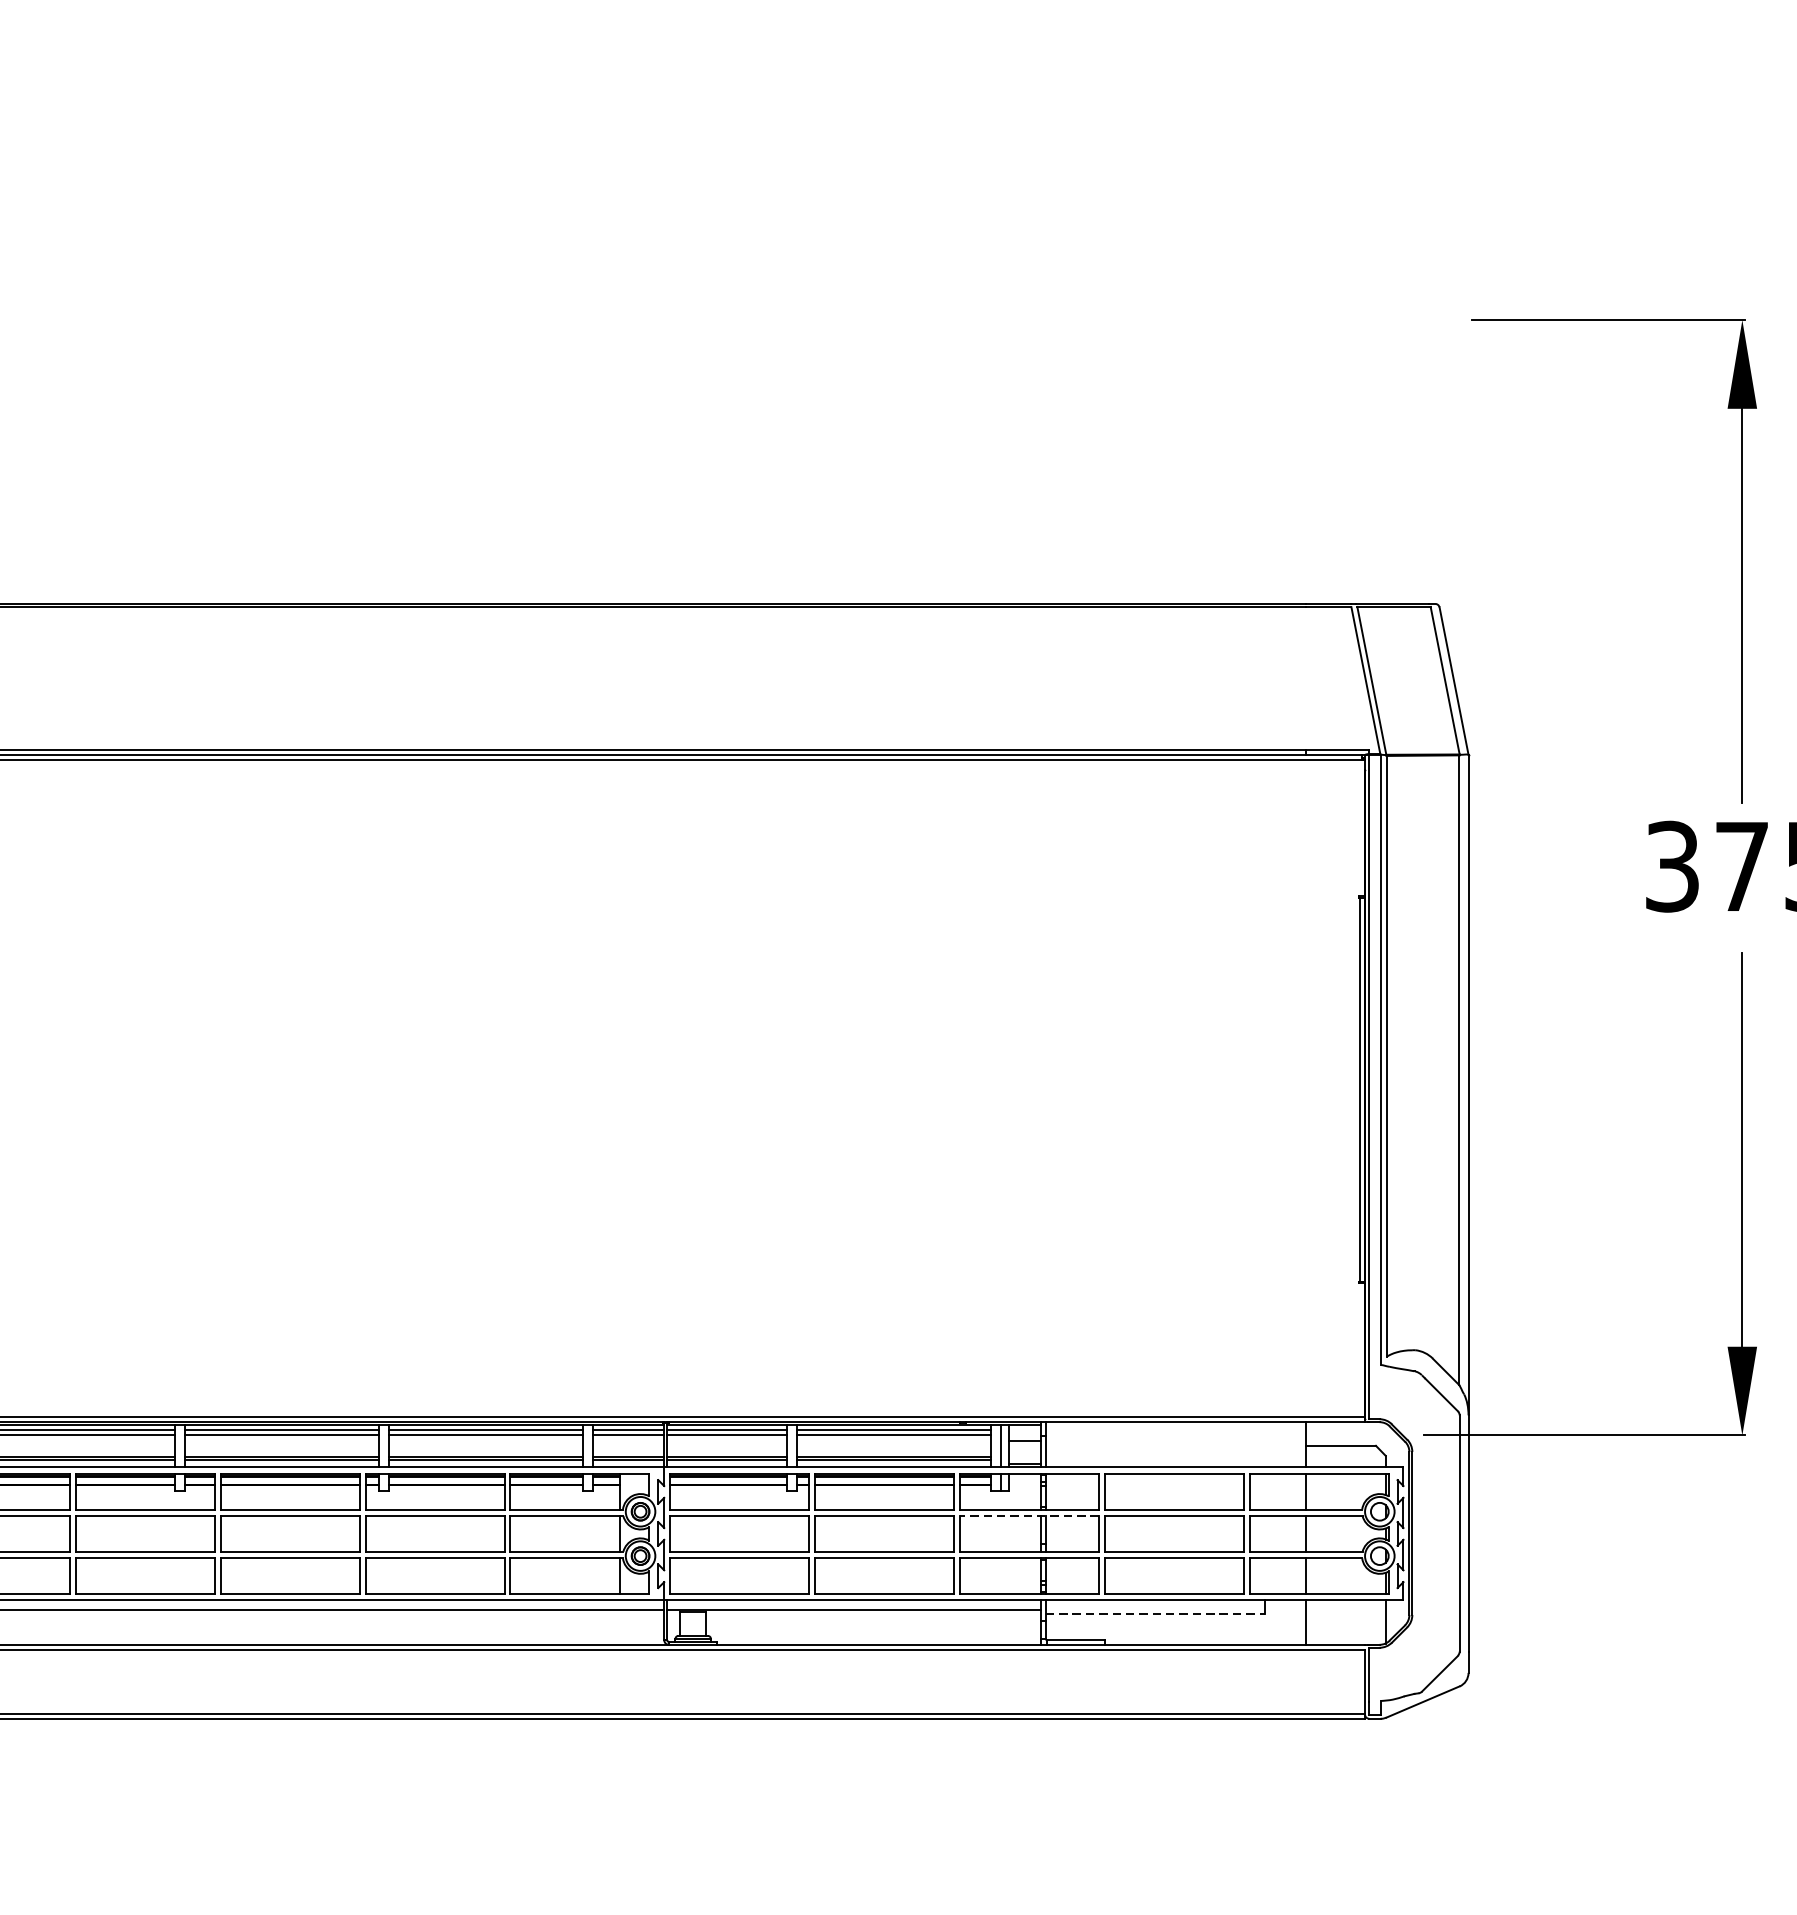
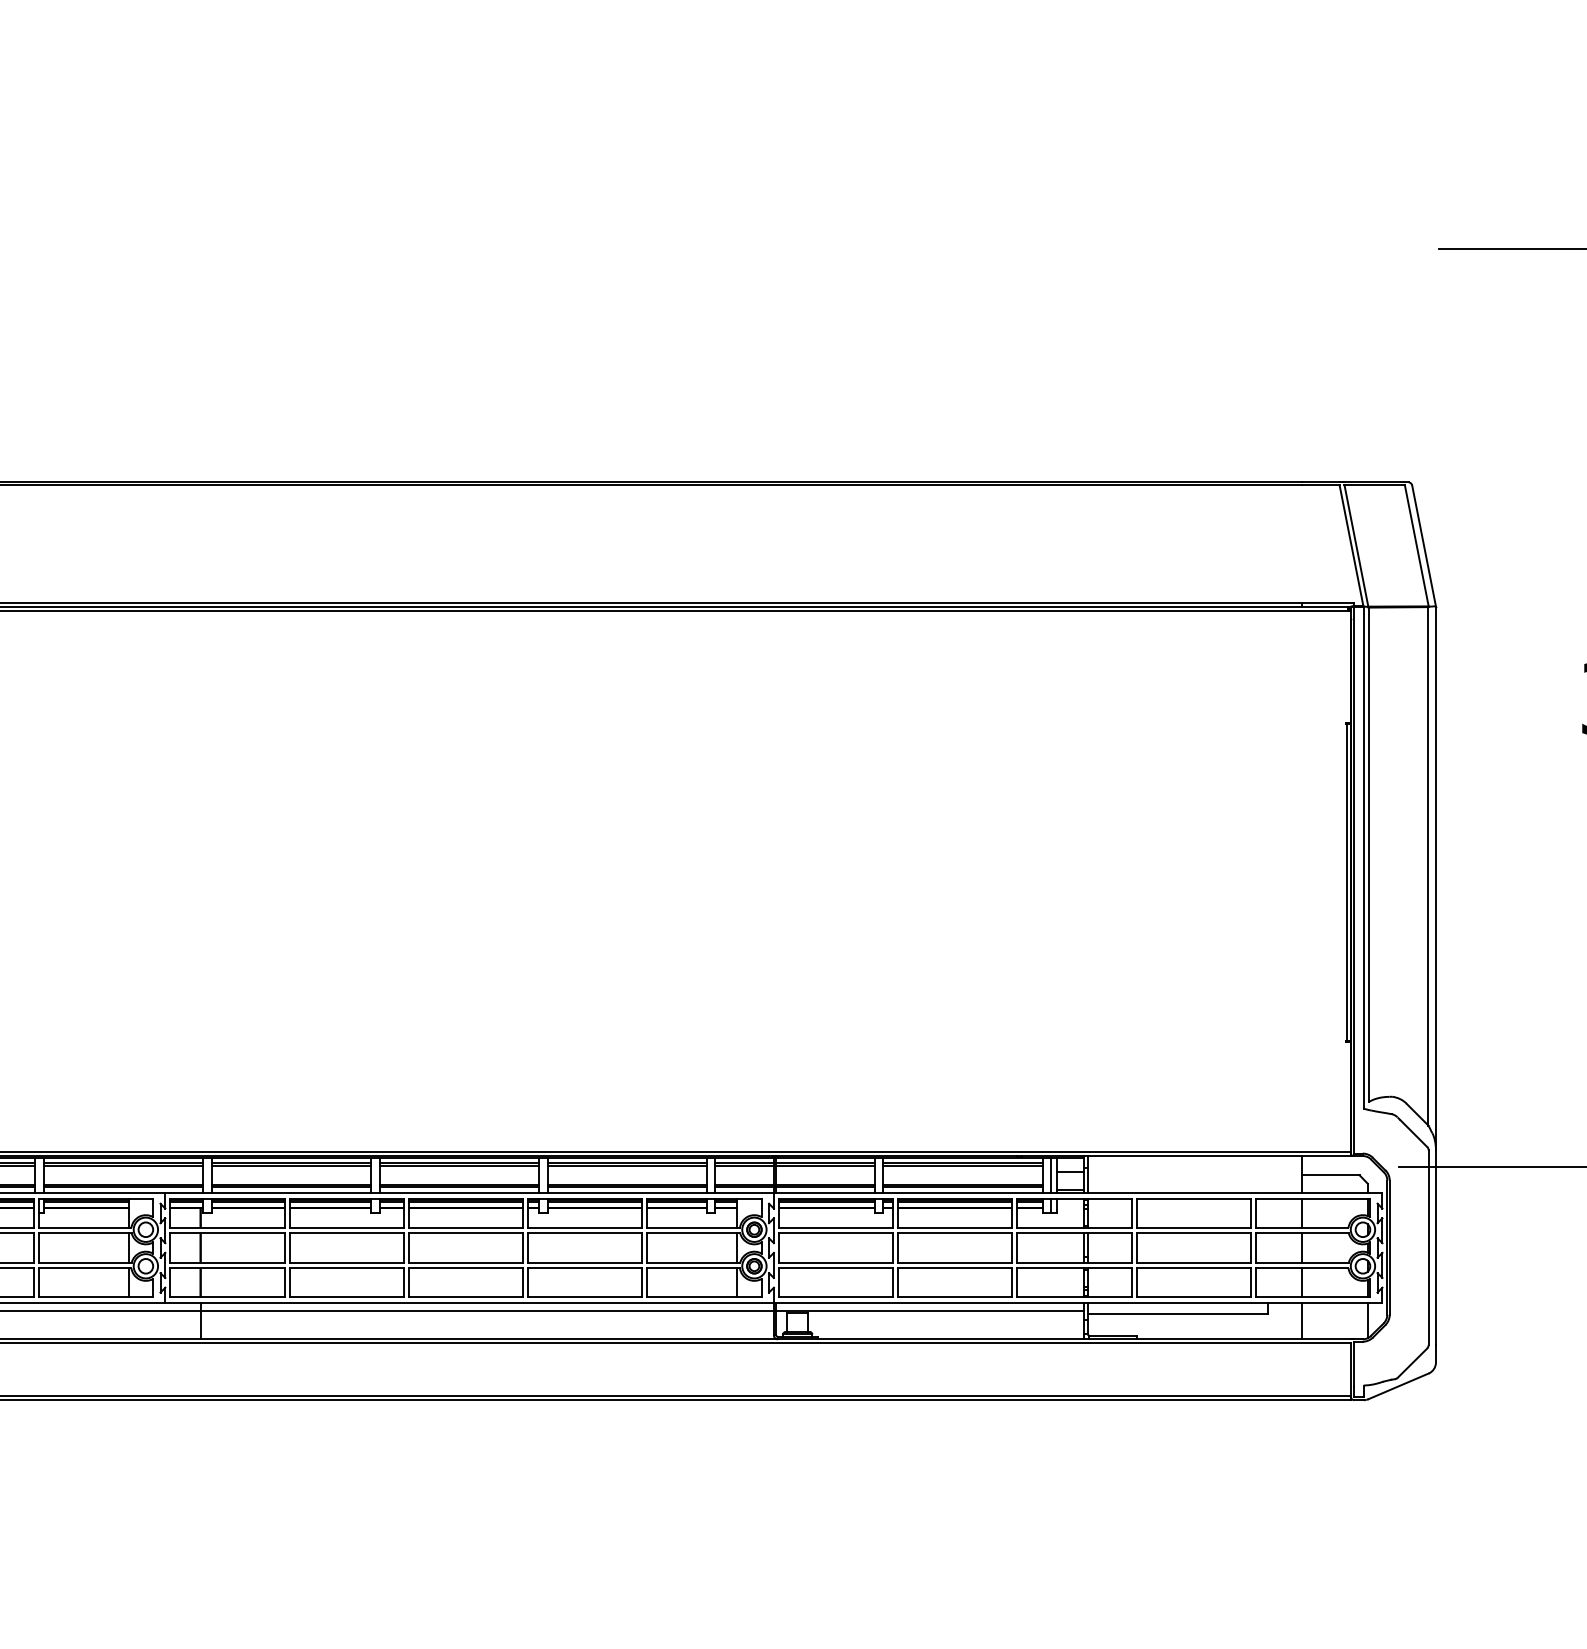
line: (1029, 1516) -> (1074, 1233), dashed -> solid
line: (1155, 1614) -> (1178, 1314), dashed -> solid

